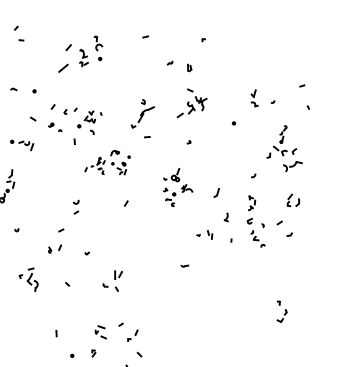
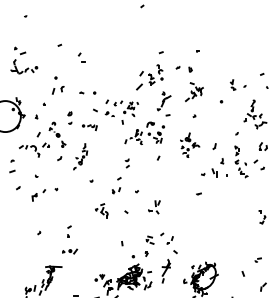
part: (80, 54) -> (149, 77), moved
part: (107, 162) -> (144, 133), size x1.43
part: (204, 233) -> (209, 172), size x1.67

